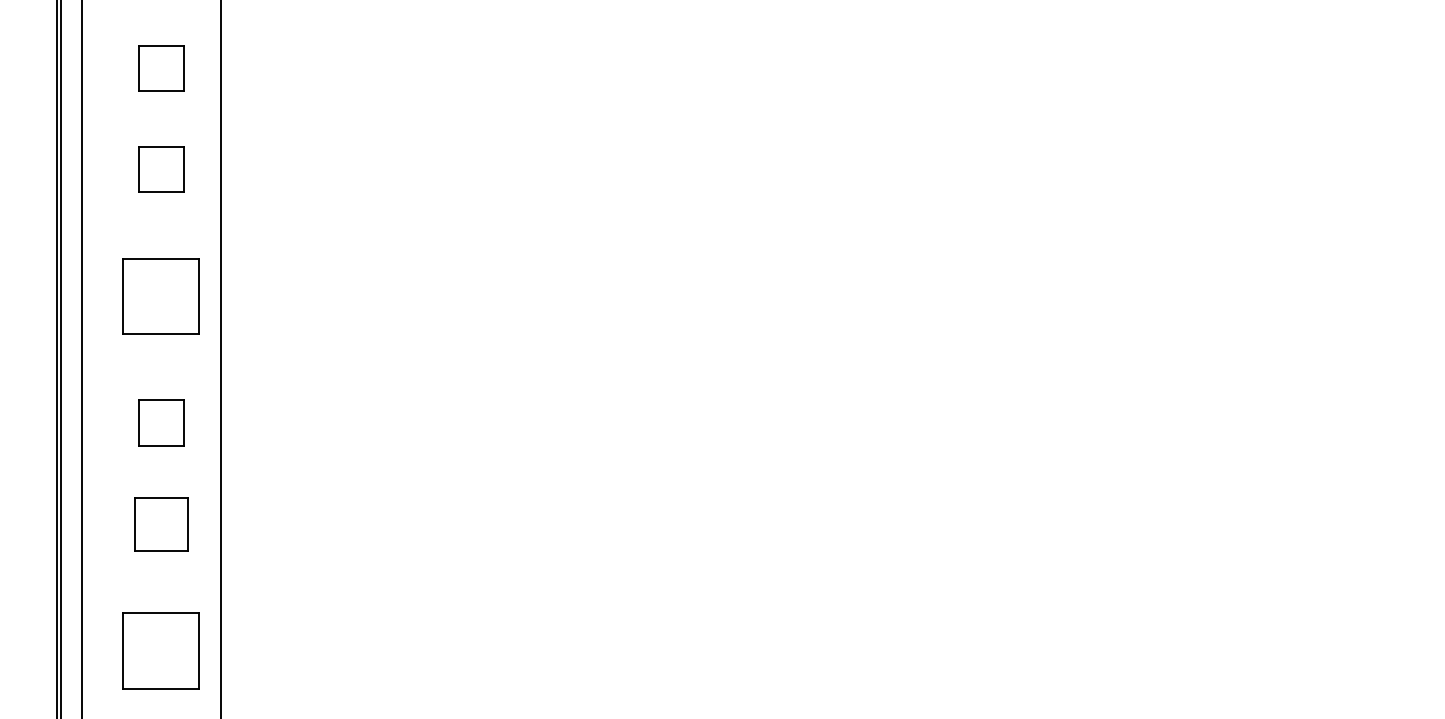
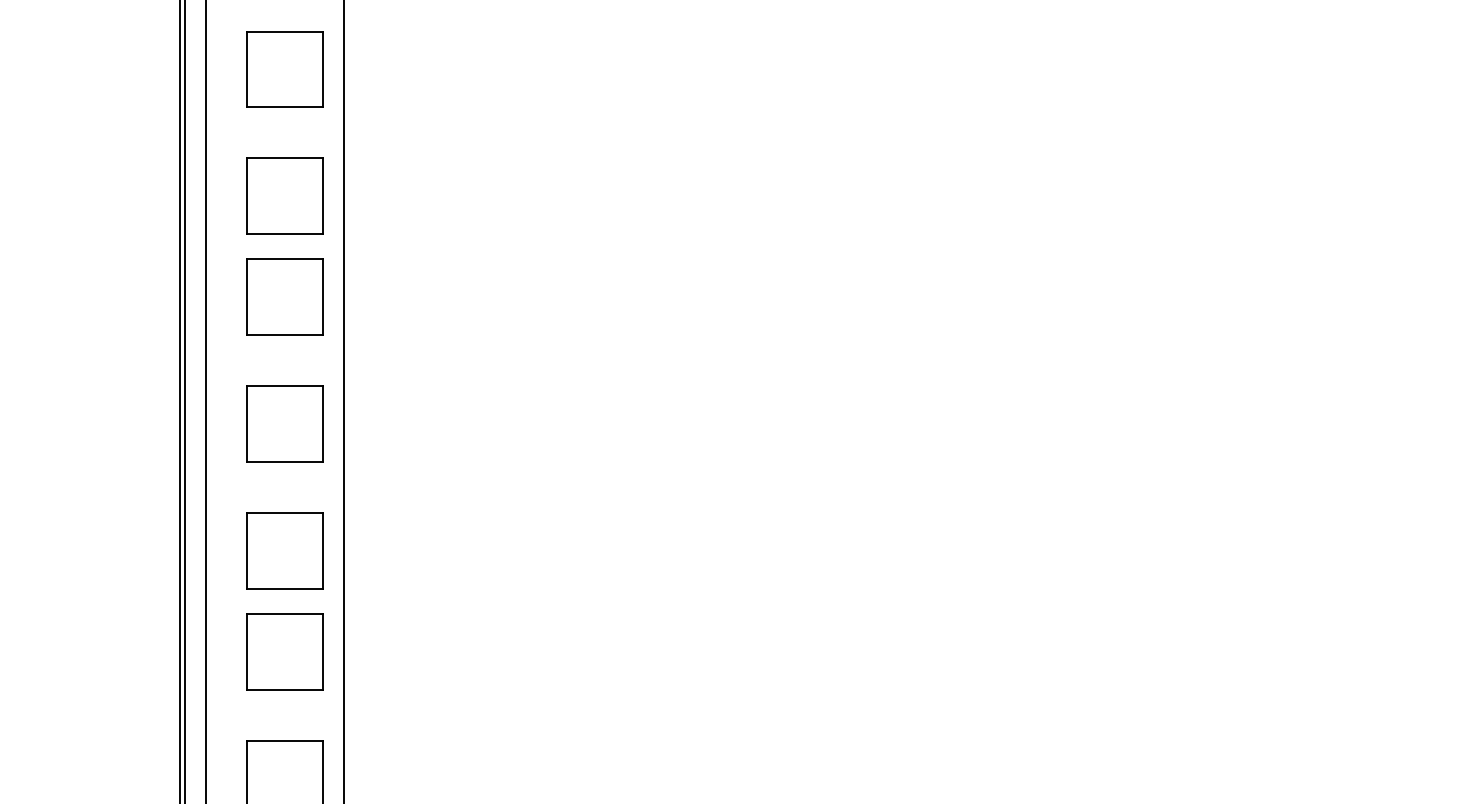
part: (161, 67) -> (284, 195), size x1.67
part: (161, 168) -> (284, 296), size x1.67
part: (161, 422) -> (284, 550), size x1.67
part: (161, 523) -> (284, 651), size x1.43

